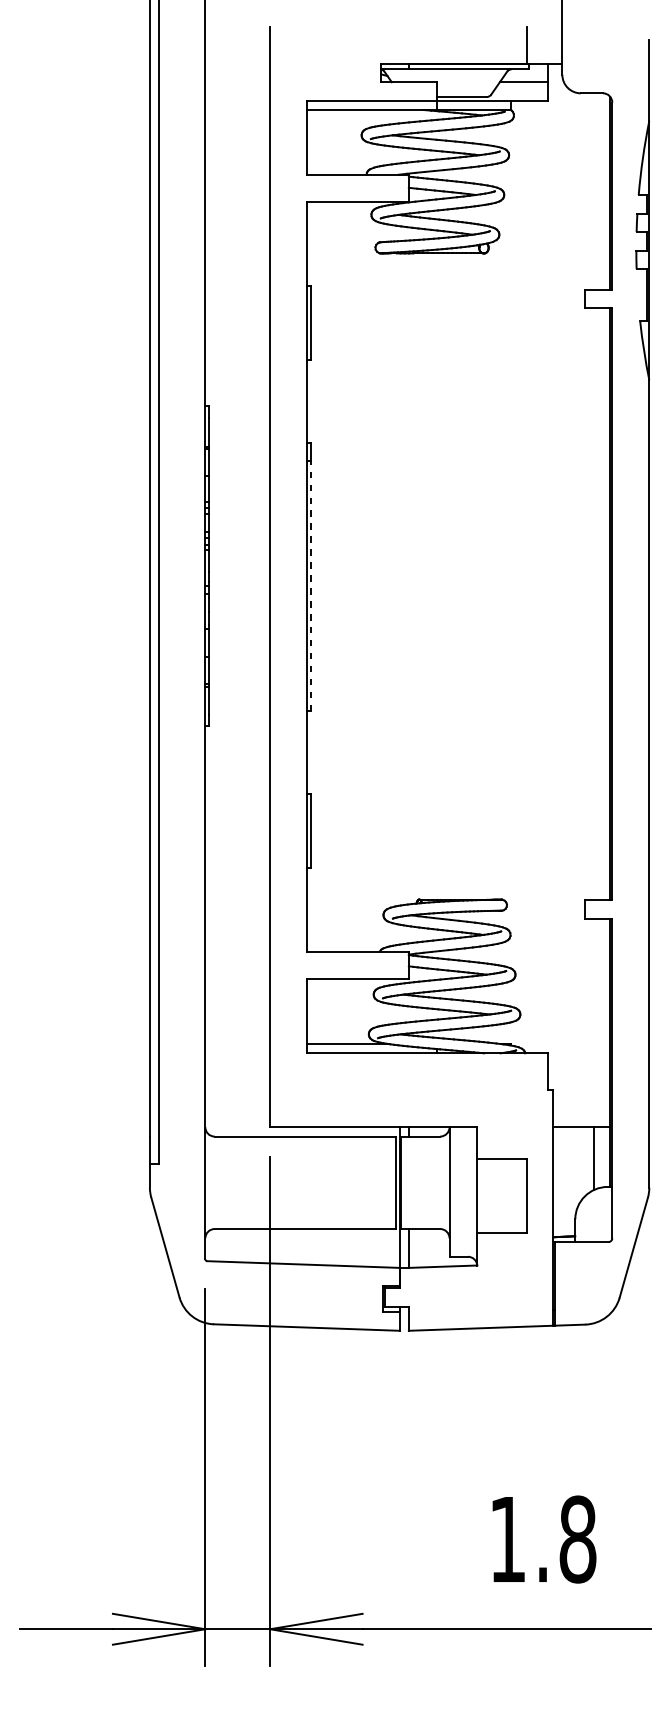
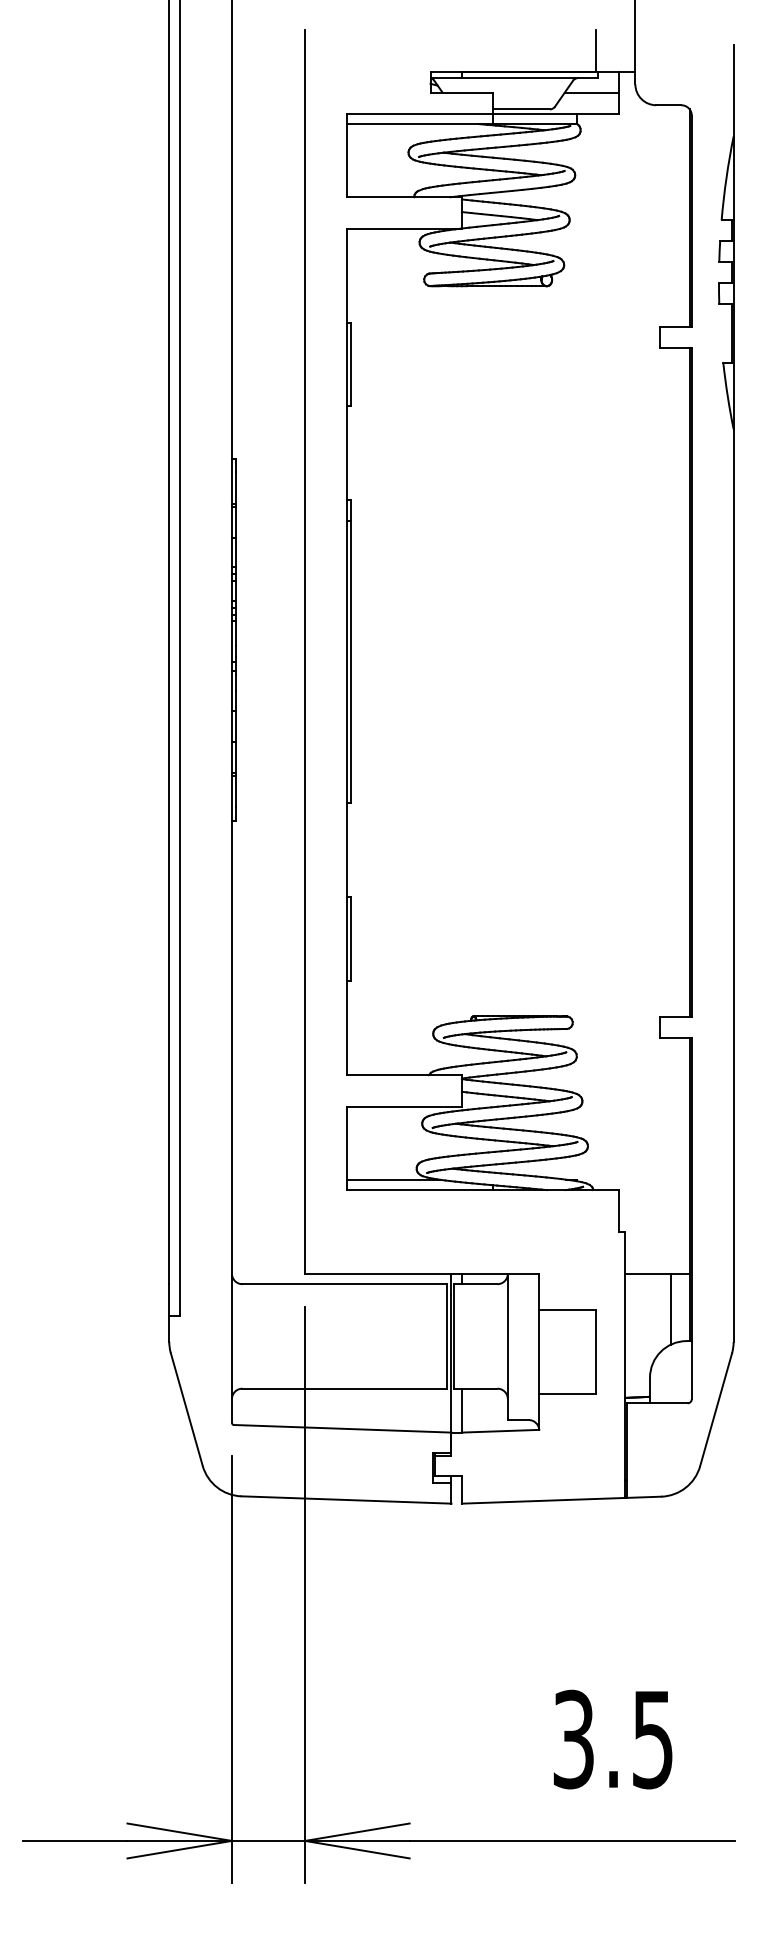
line: (311, 585) -> (351, 661), dashed -> solid
text: (543, 1539) -> (613, 1739), 1.8 -> 3.5

